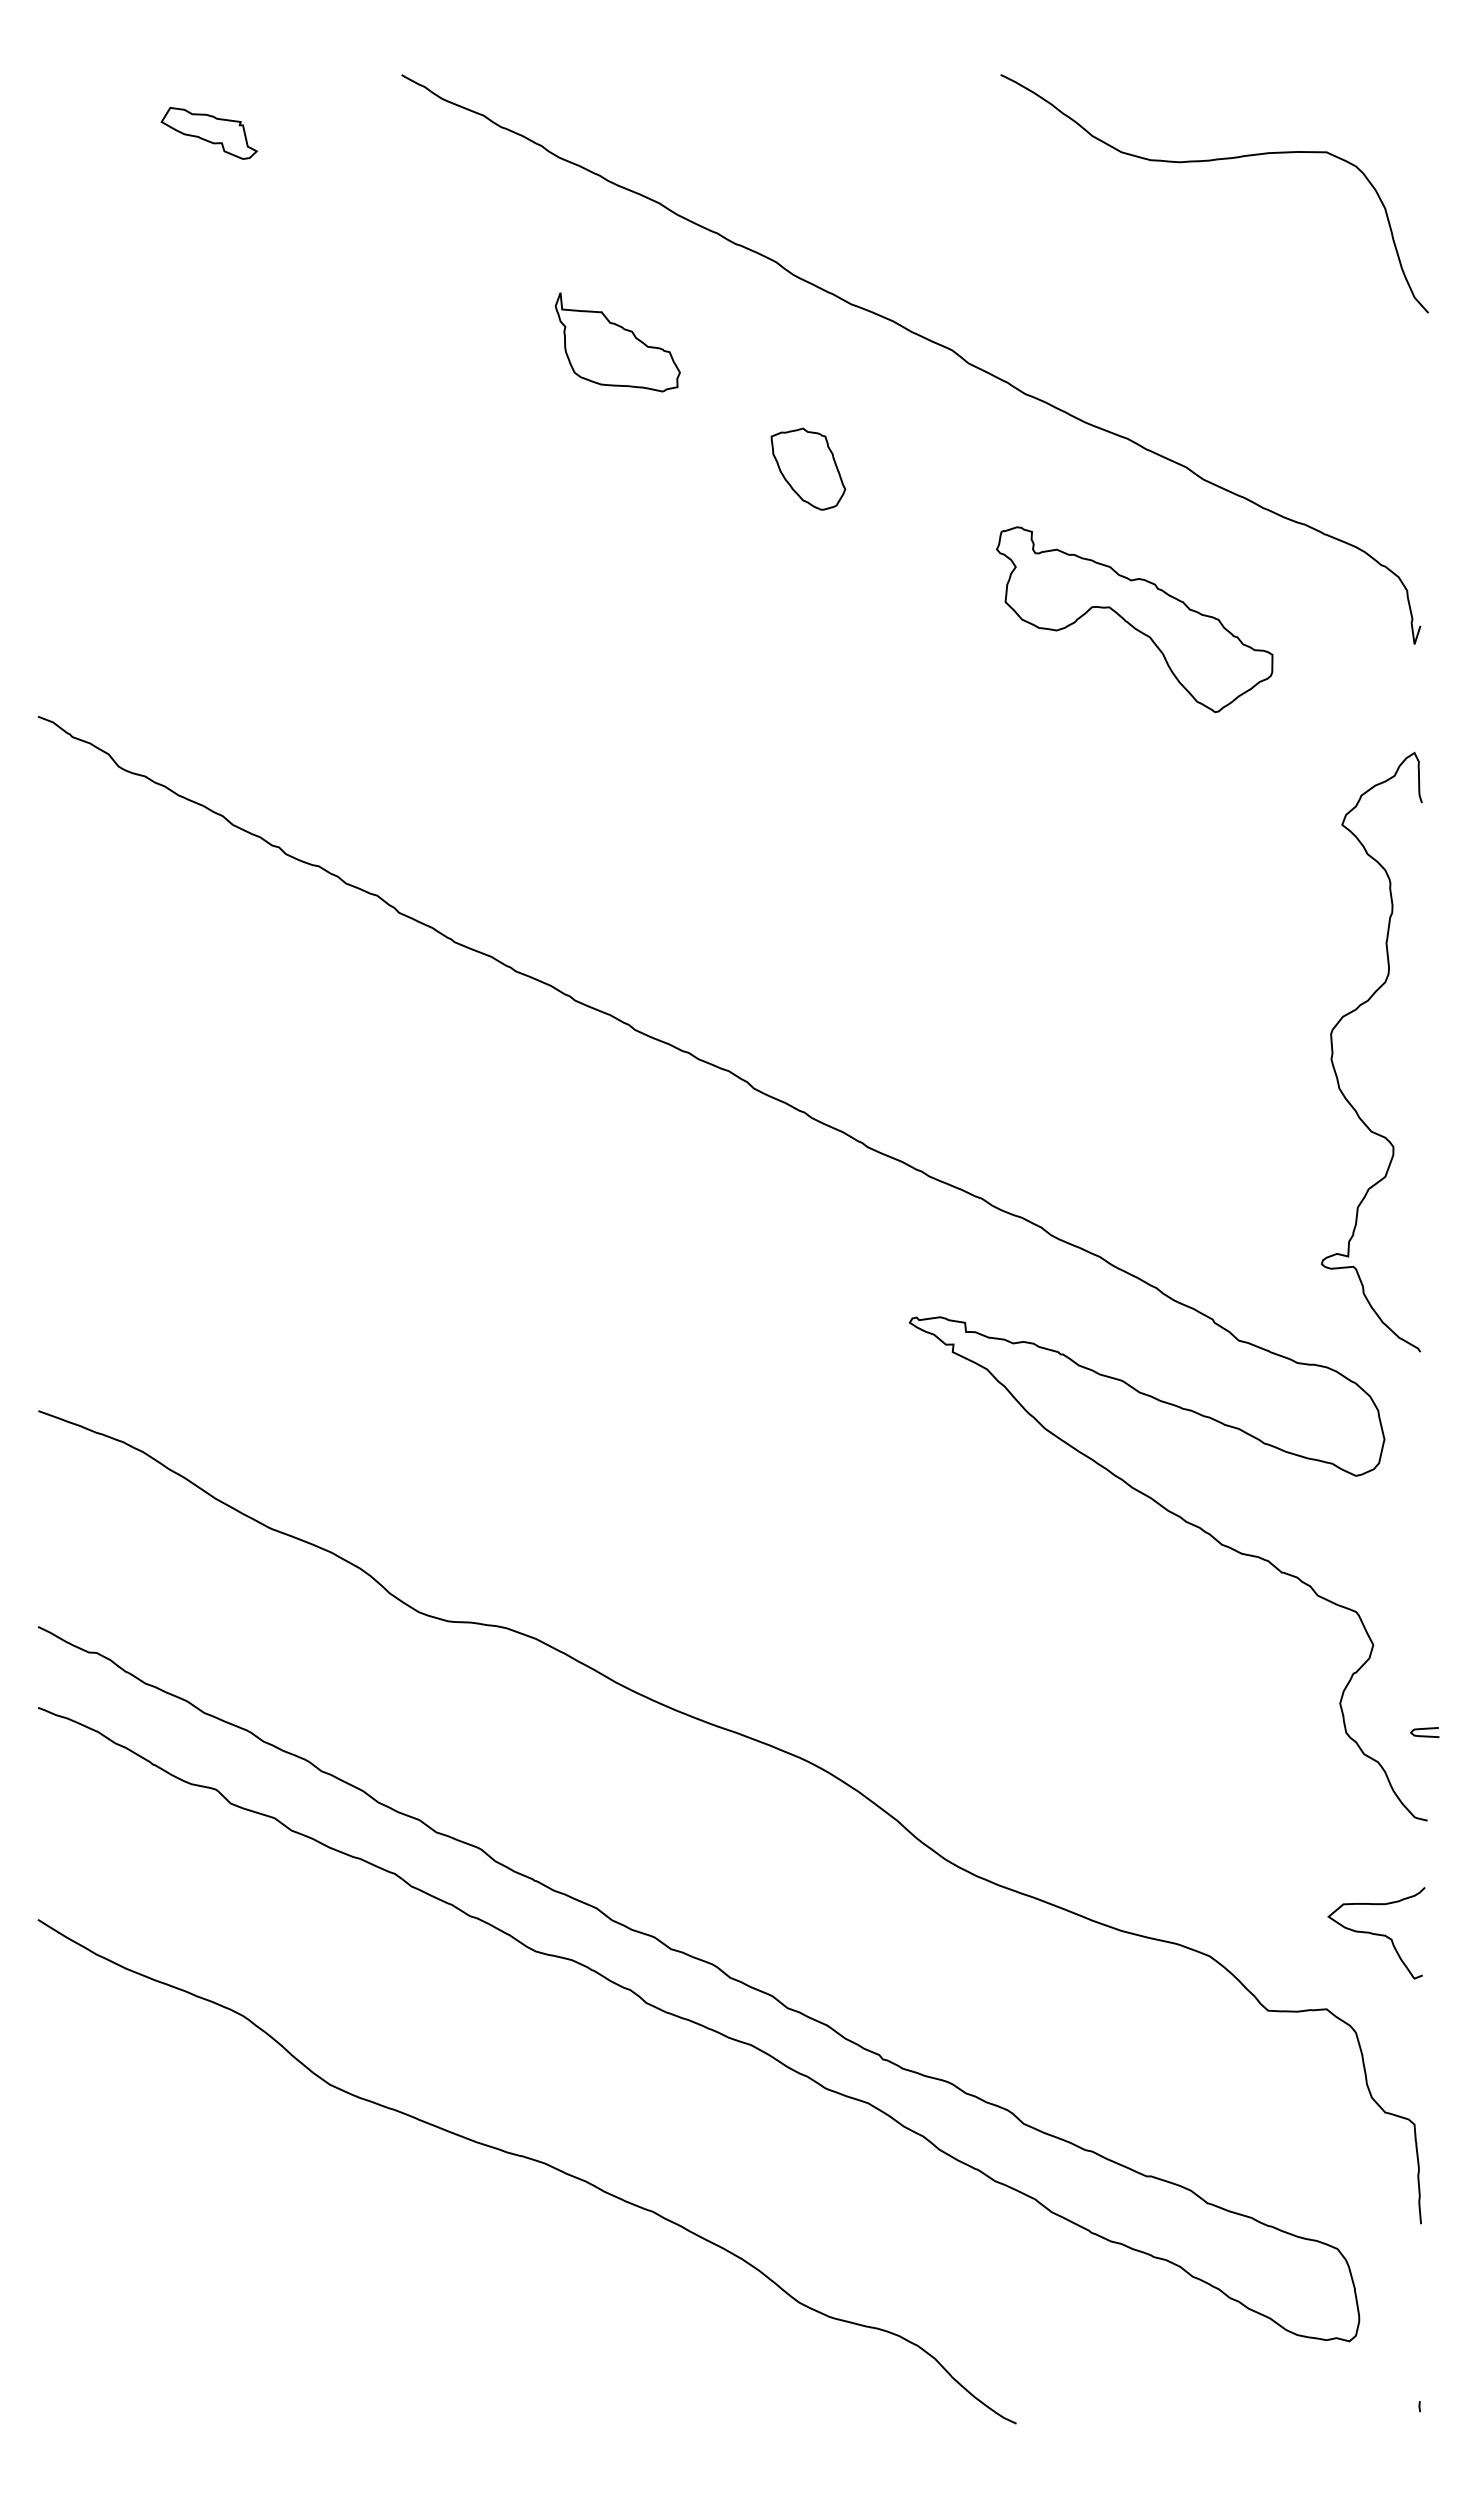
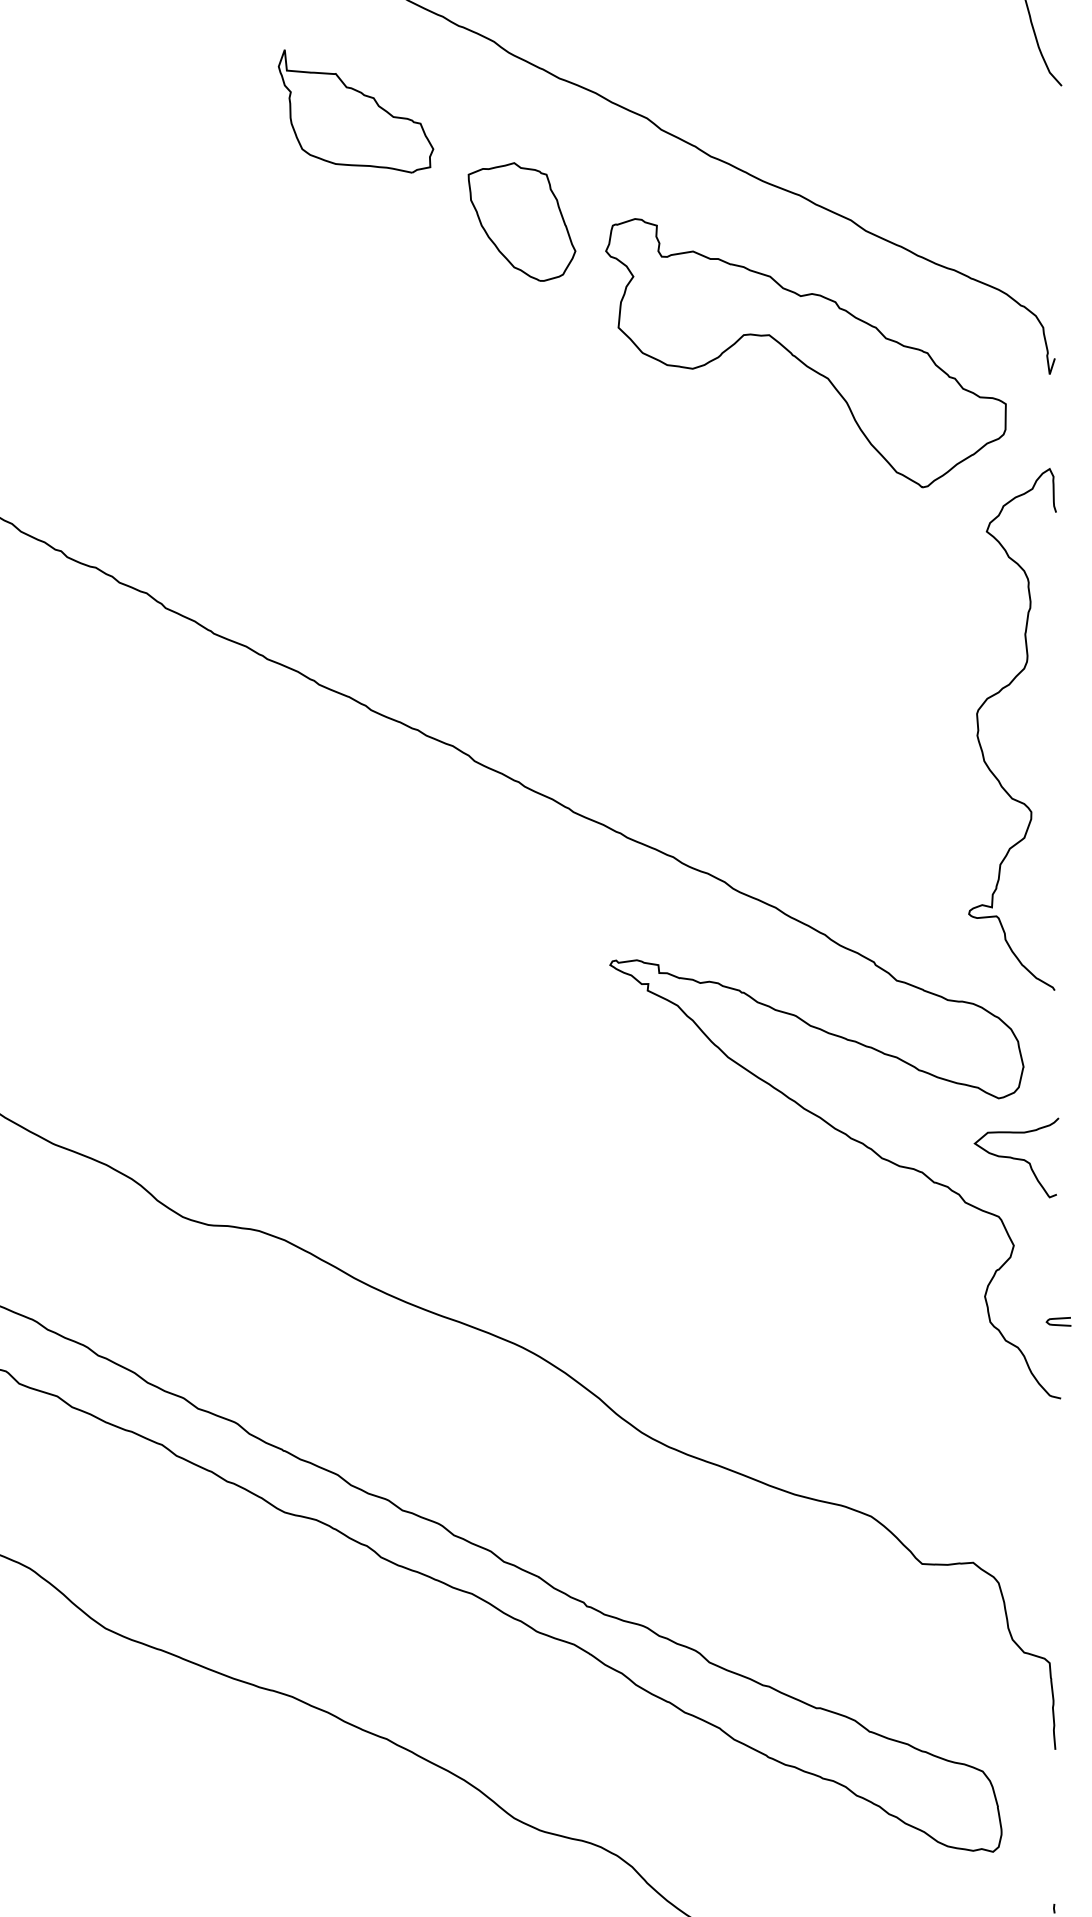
part: (617, 342) -> (355, 111), size x1.43
part: (808, 468) -> (522, 221), size x1.67
part: (1134, 619) -> (805, 352), size x1.67
curve: (1376, 1933) -> (1016, 1158), moved

